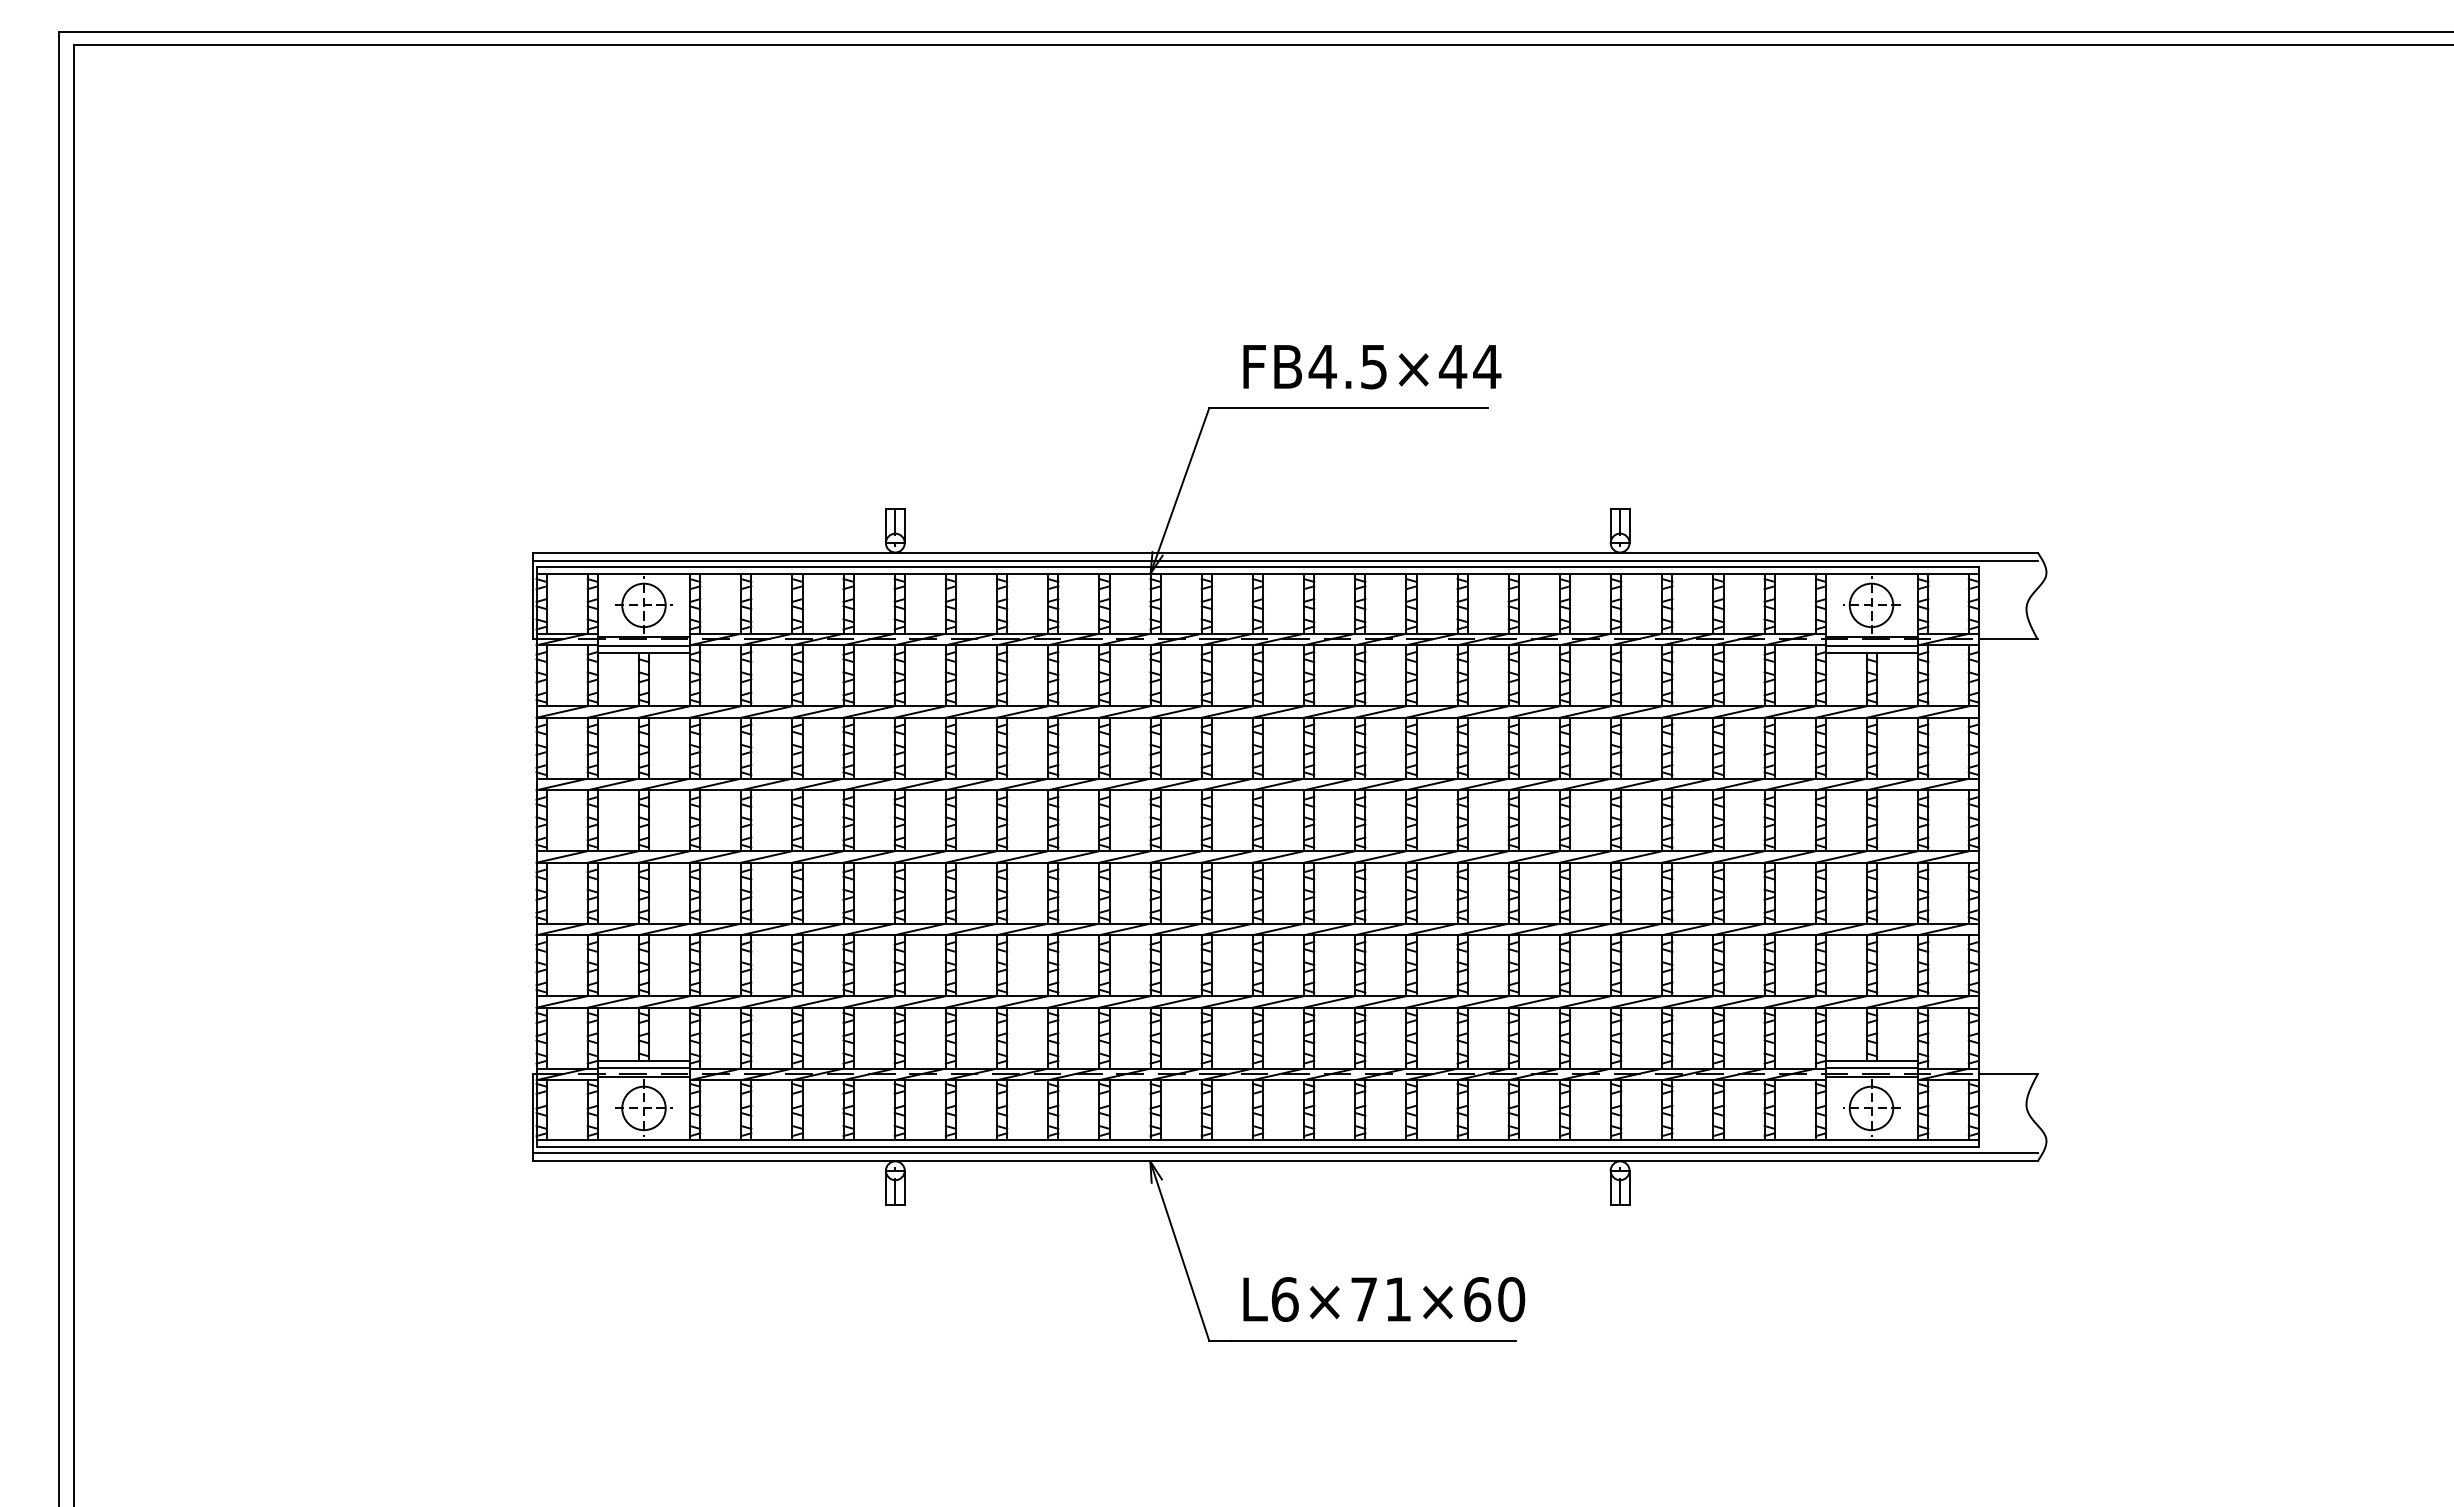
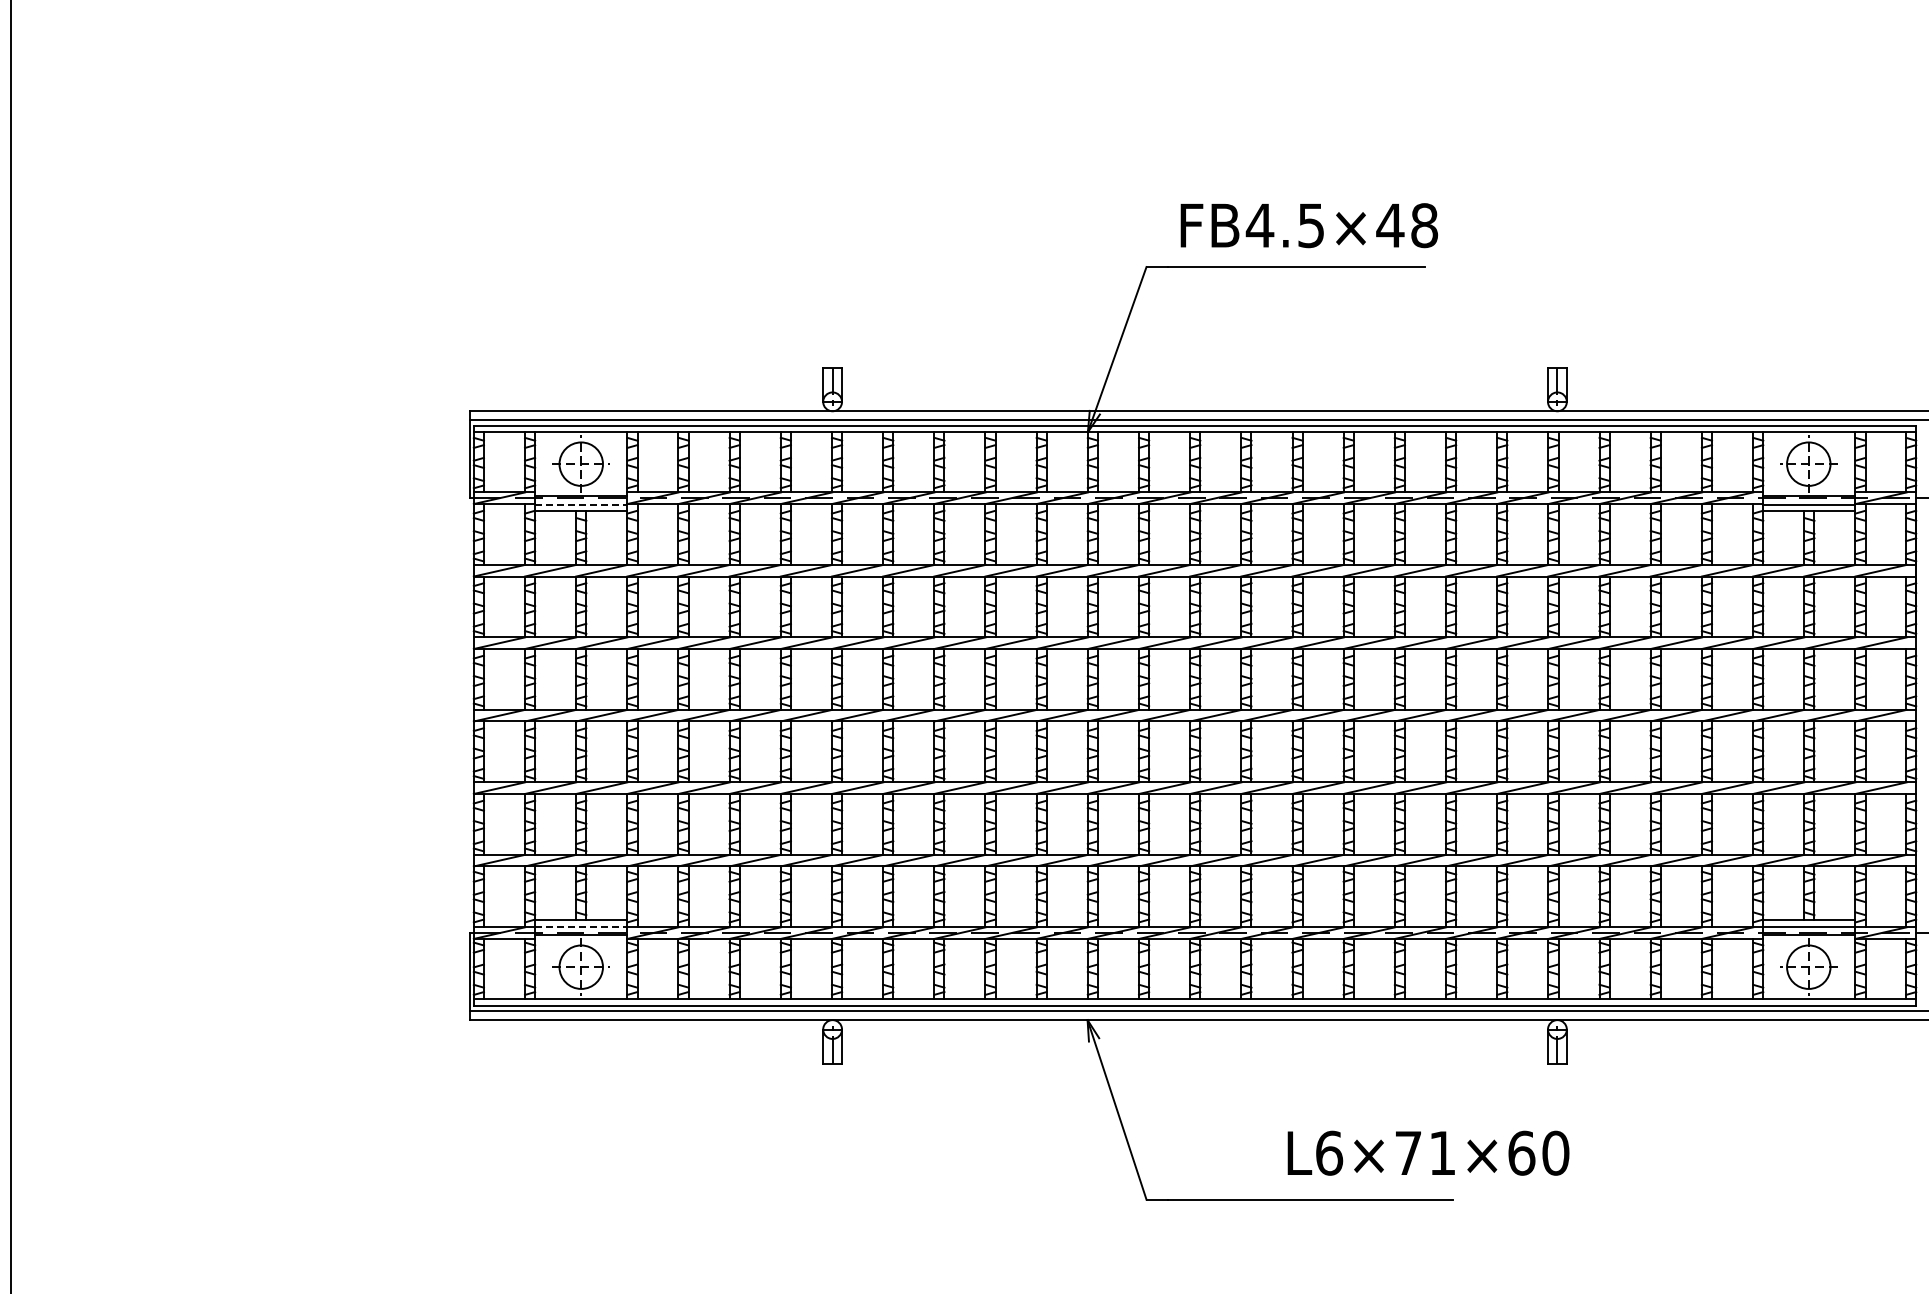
text: (1487, 366) -> (1424, 225), FB4.5×44 -> FB4.5×48
line: (644, 646) -> (581, 505), solid -> dashed
line: (644, 1067) -> (581, 926), solid -> dashed
text: (1384, 1299) -> (1428, 1153), moved

